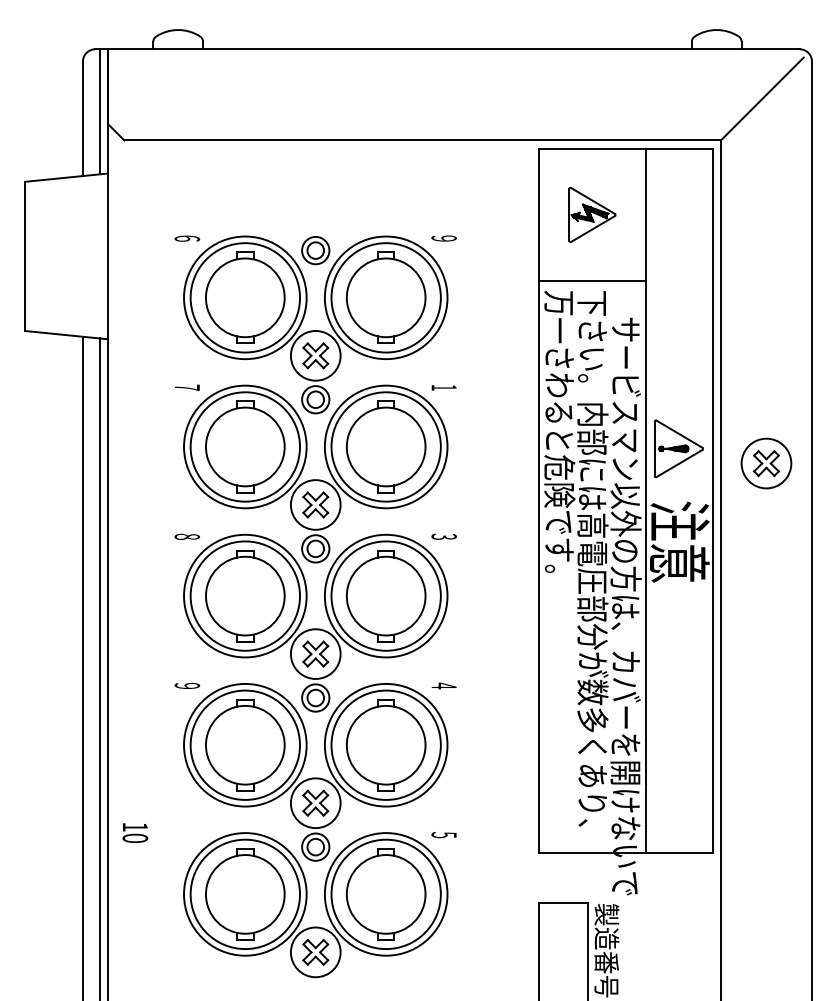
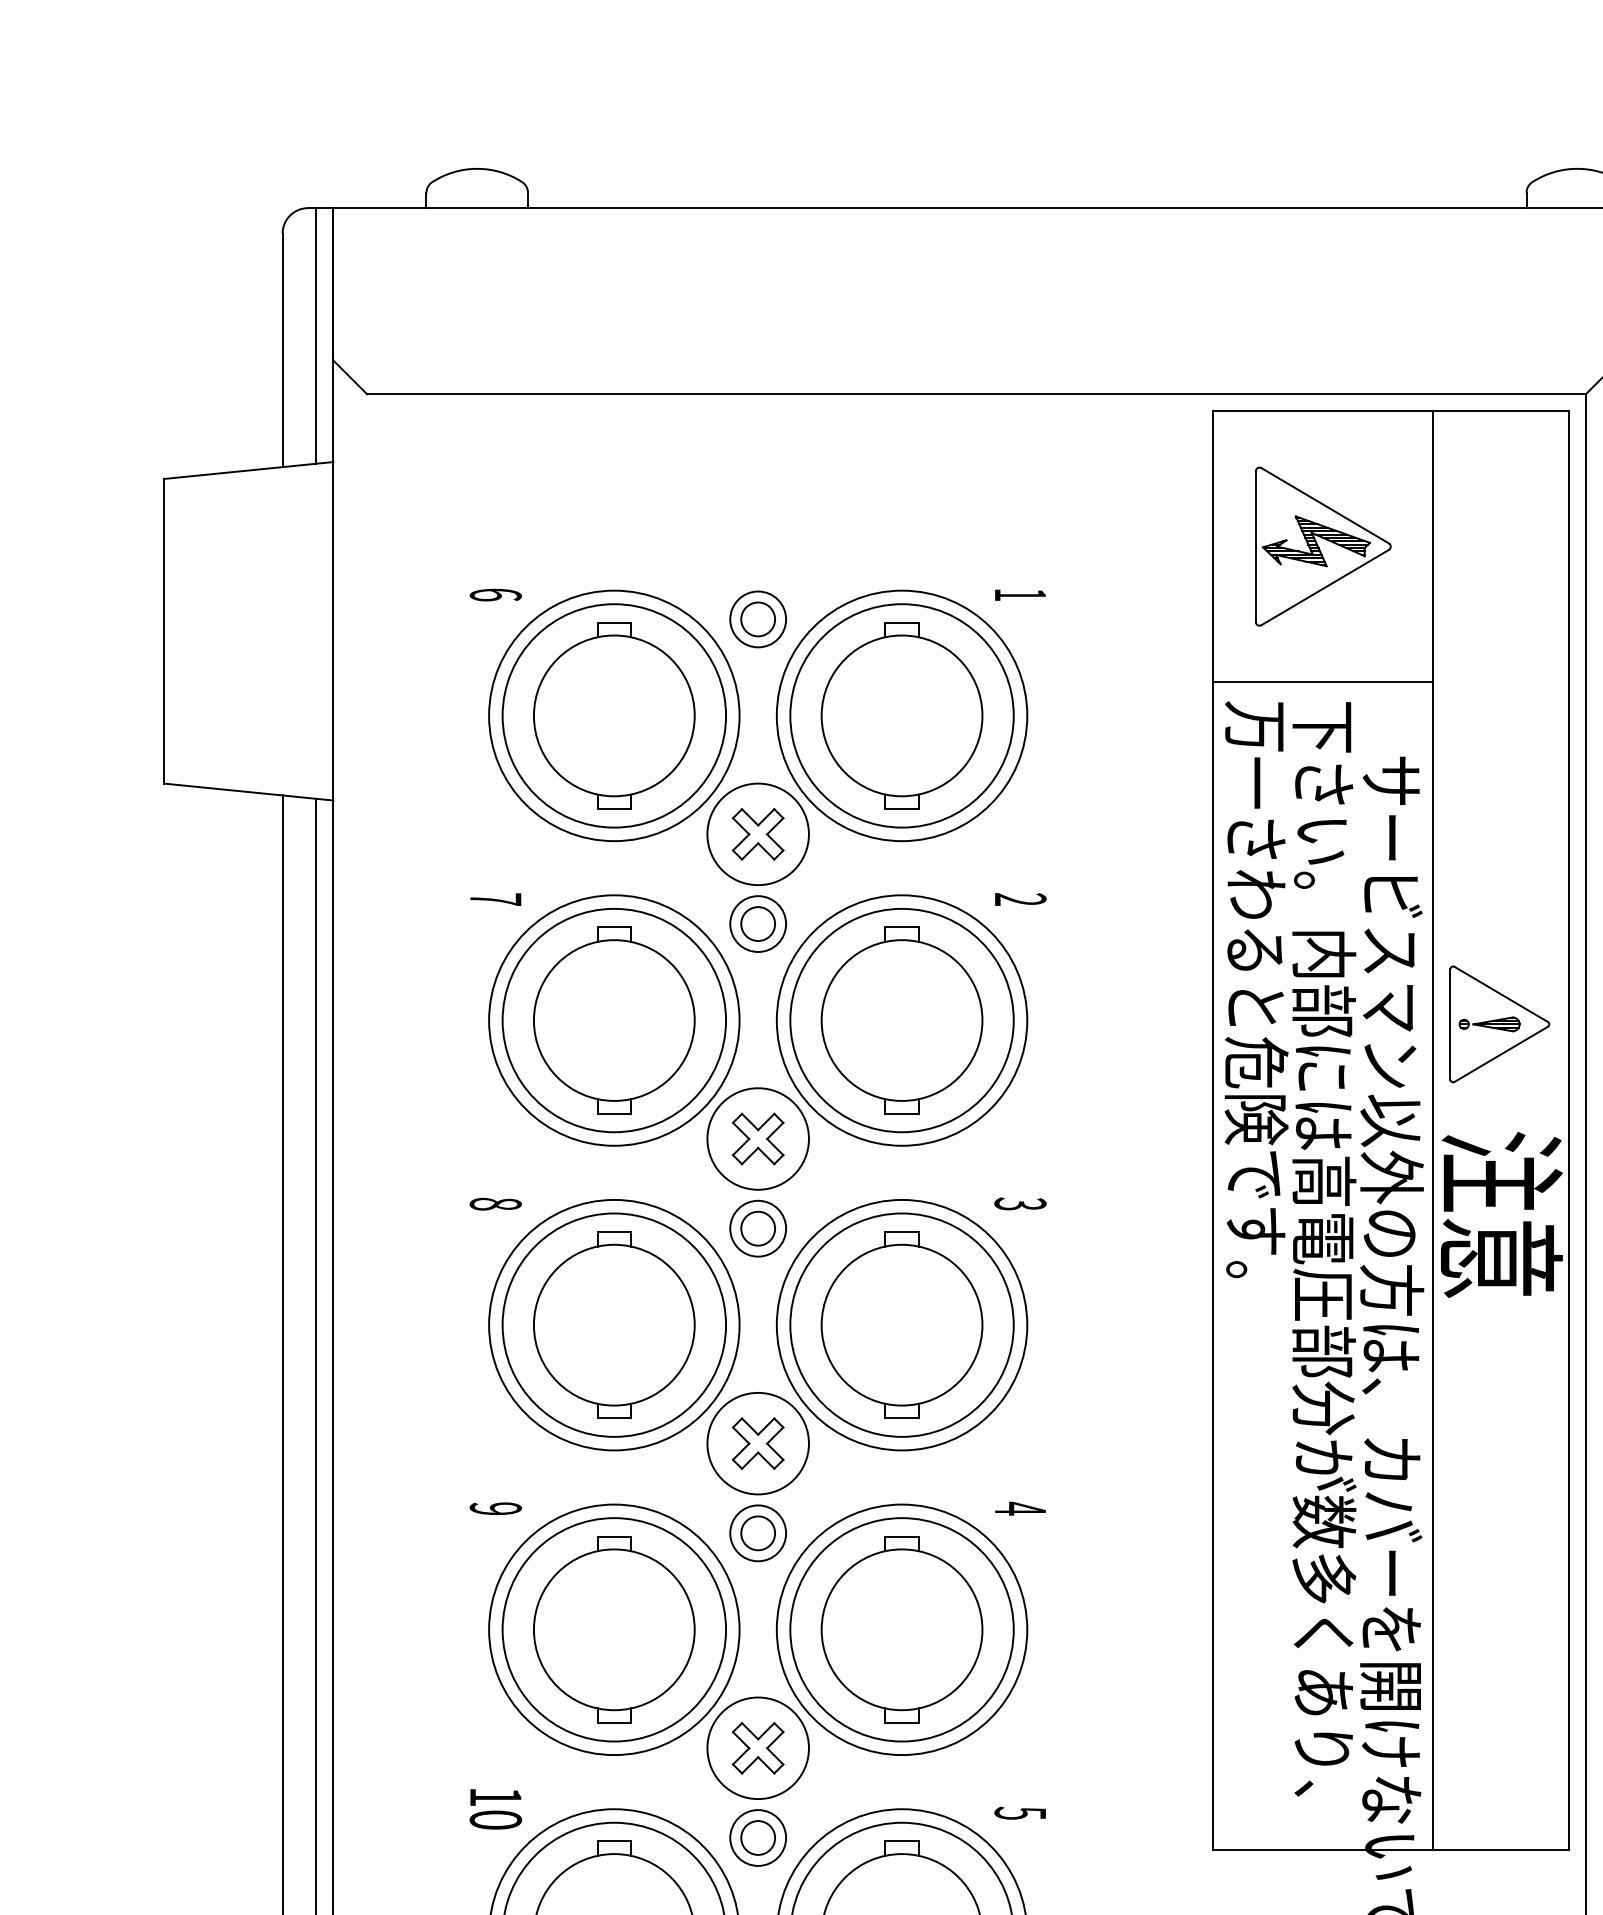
part: (592, 214) -> (1323, 545), size x1.43
text: (443, 238) -> (1019, 594), 9 -> 1
text: (444, 387) -> (1021, 899), 1 -> 2
text: (135, 832) -> (496, 1808), moved

